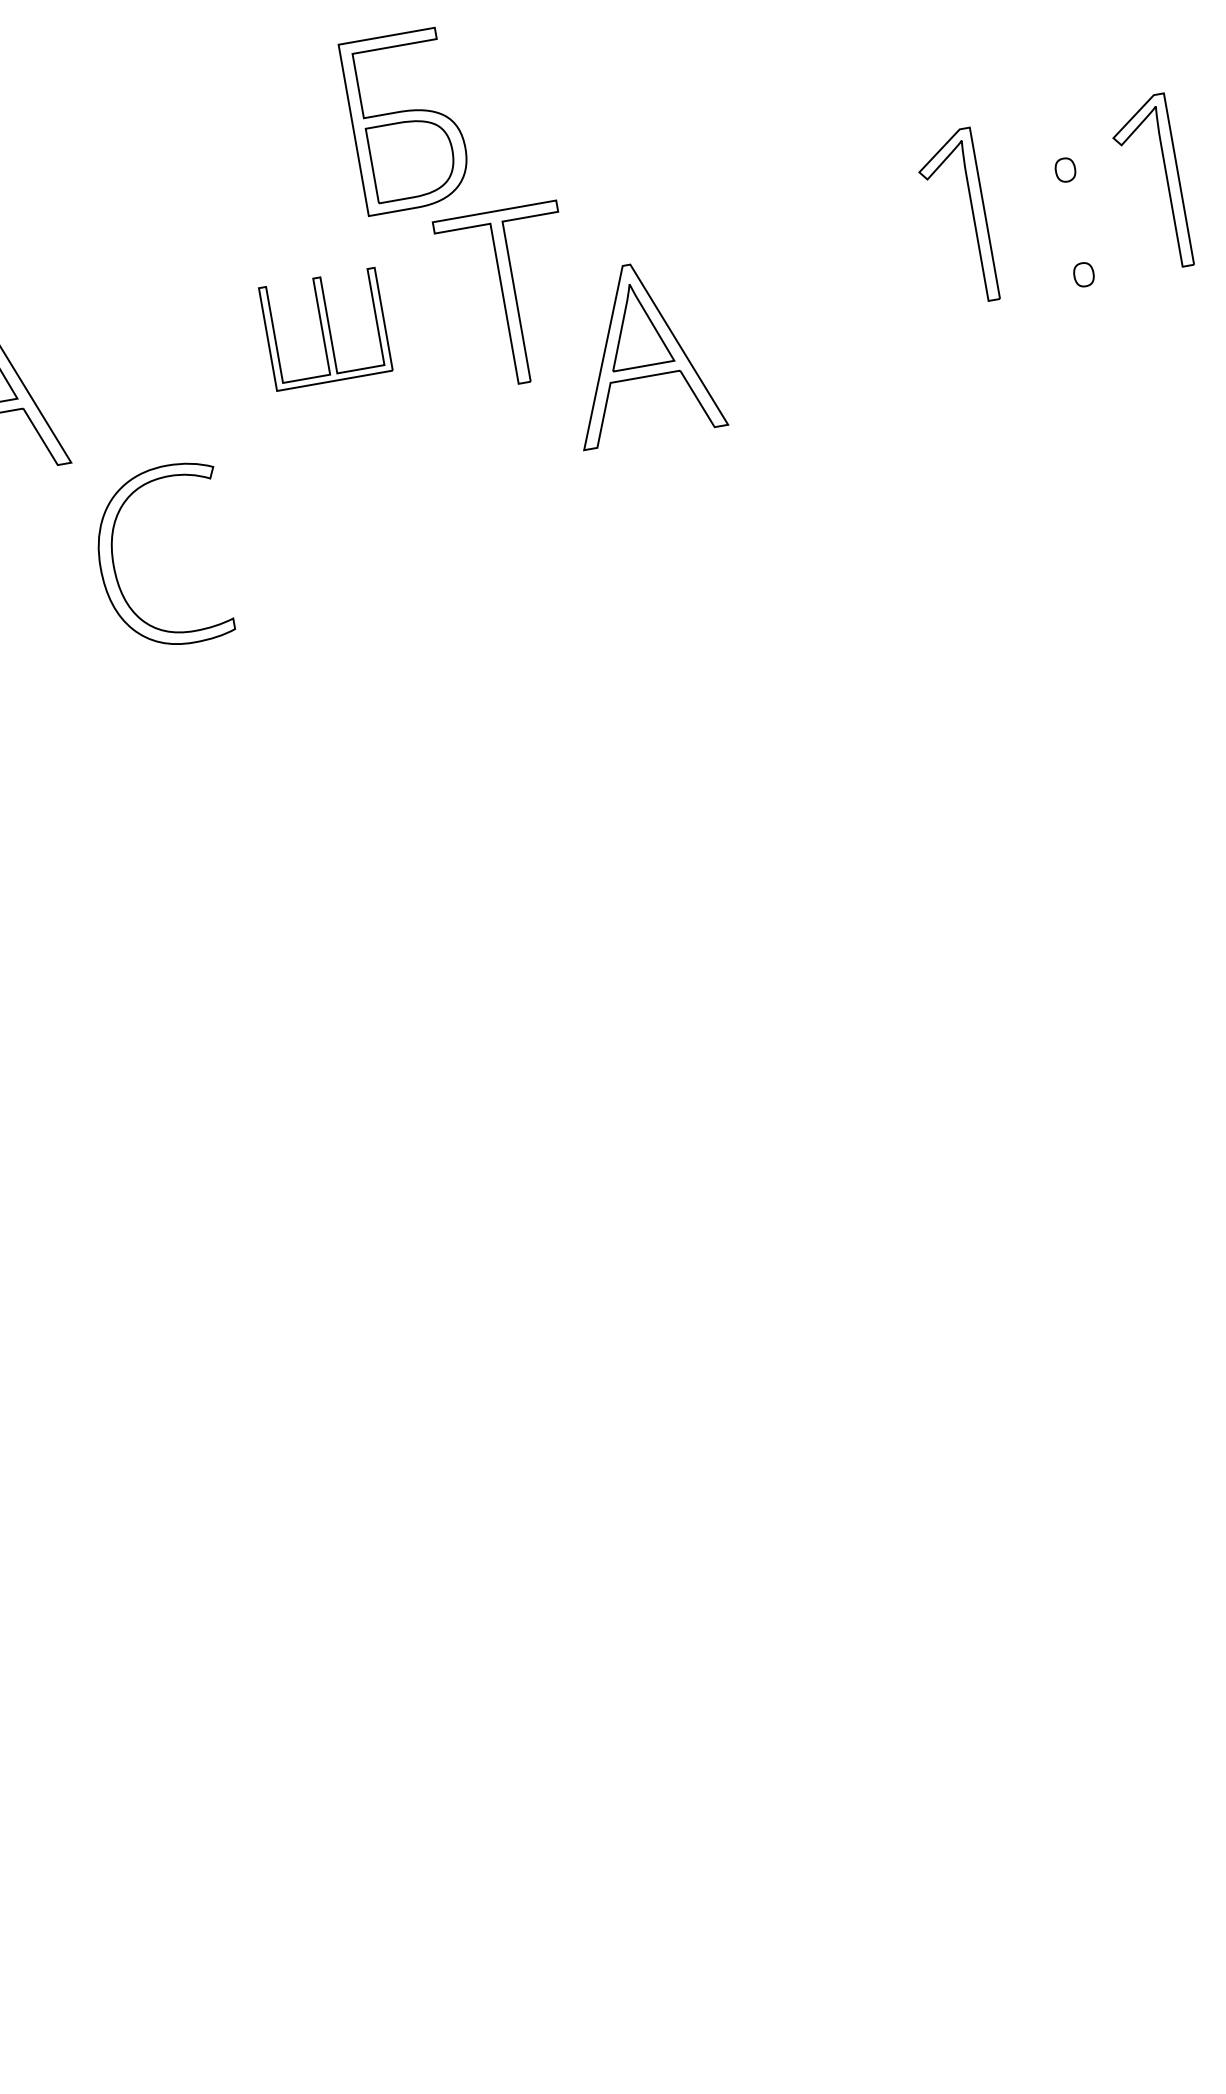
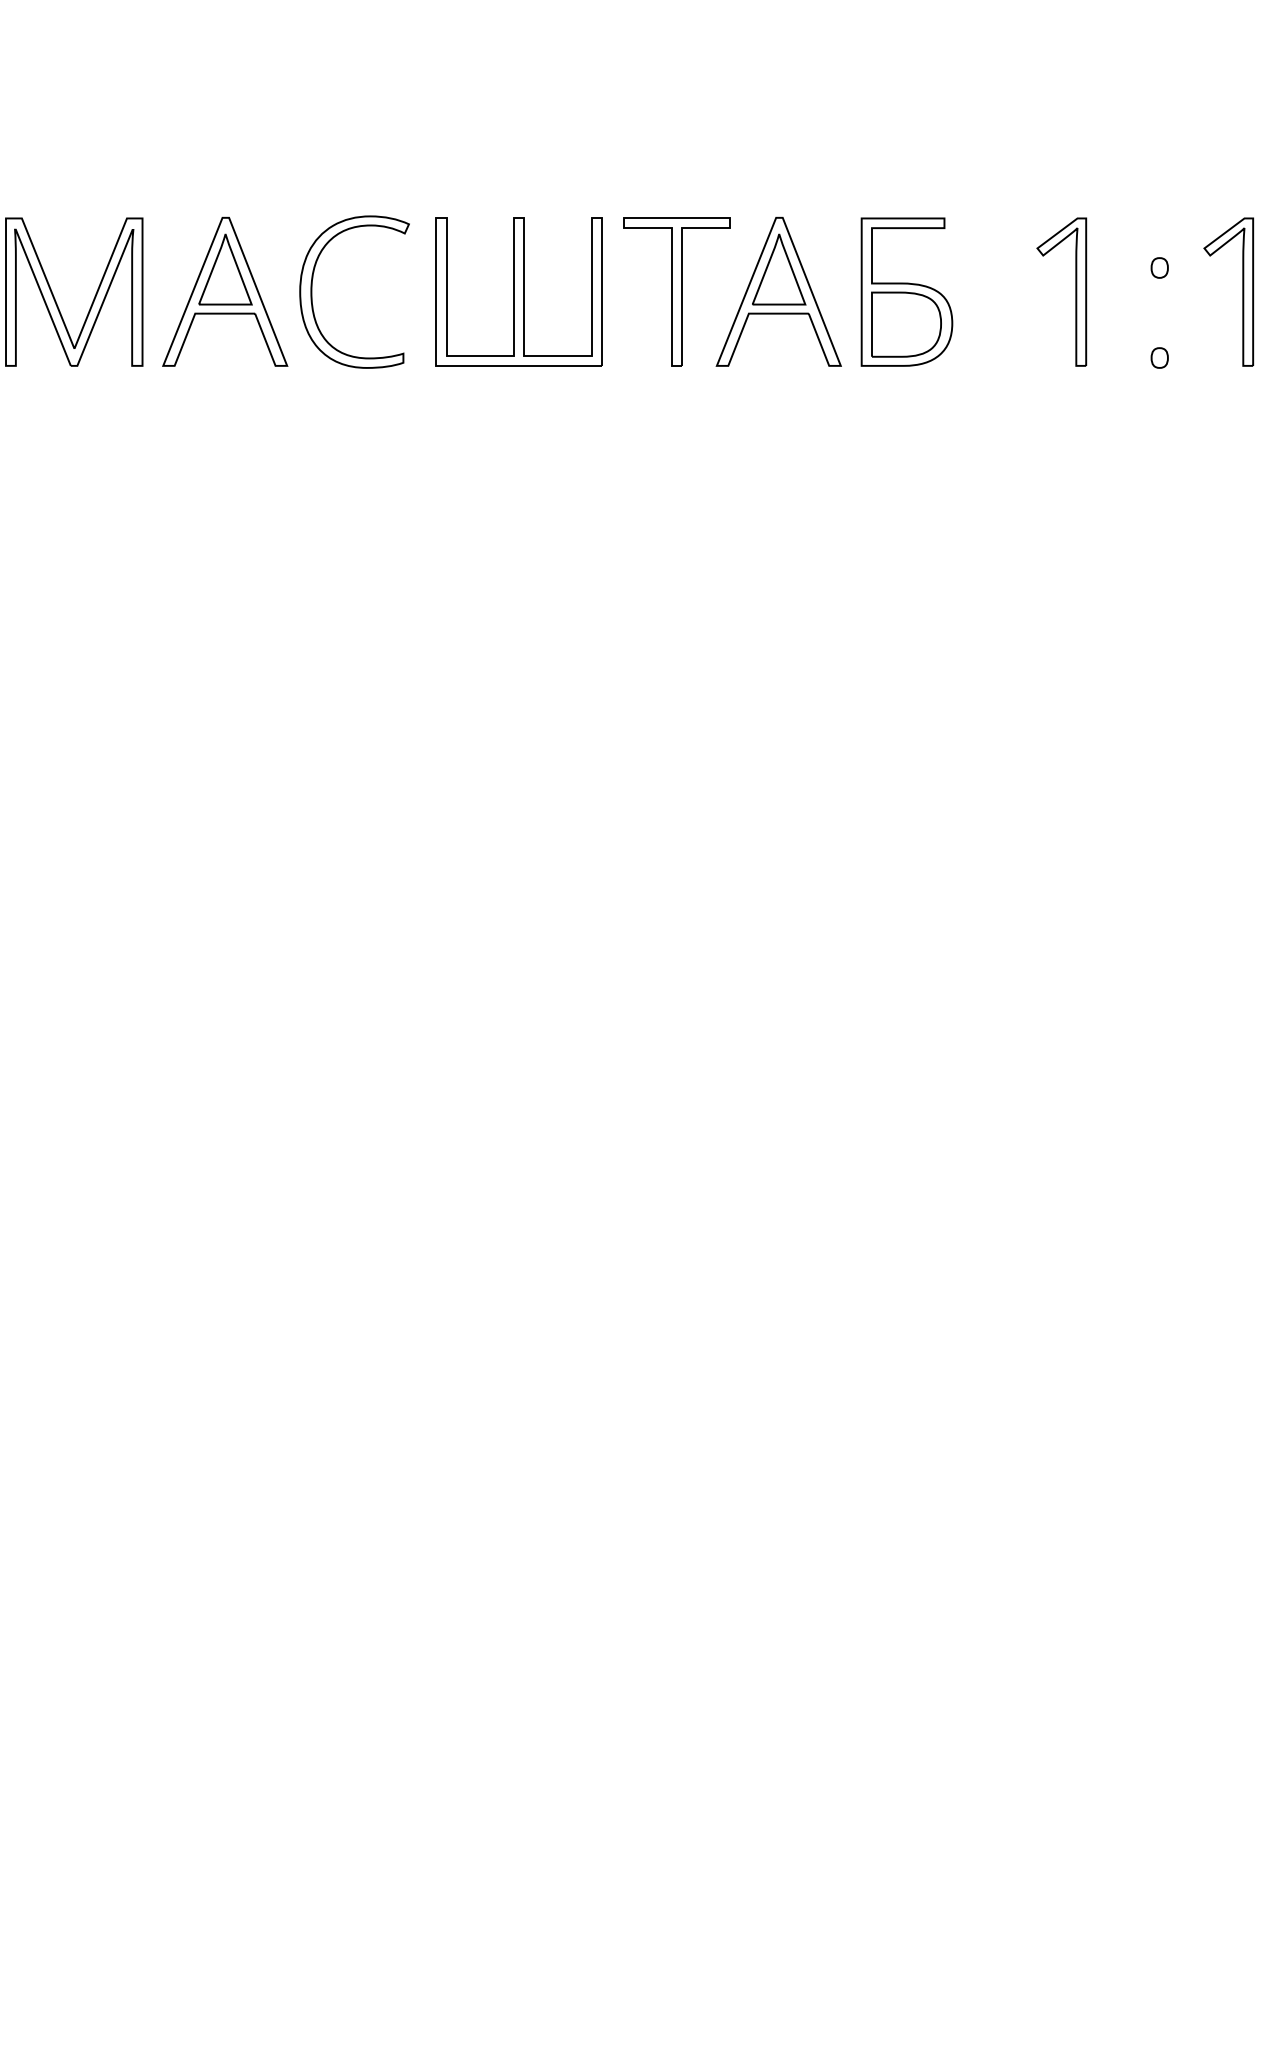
part: (405, 120) -> (906, 291), moved
part: (324, 328) -> (518, 291), size x1.67
part: (640, 351) -> (778, 291), moved
part: (114, 564) -> (312, 291), moved

